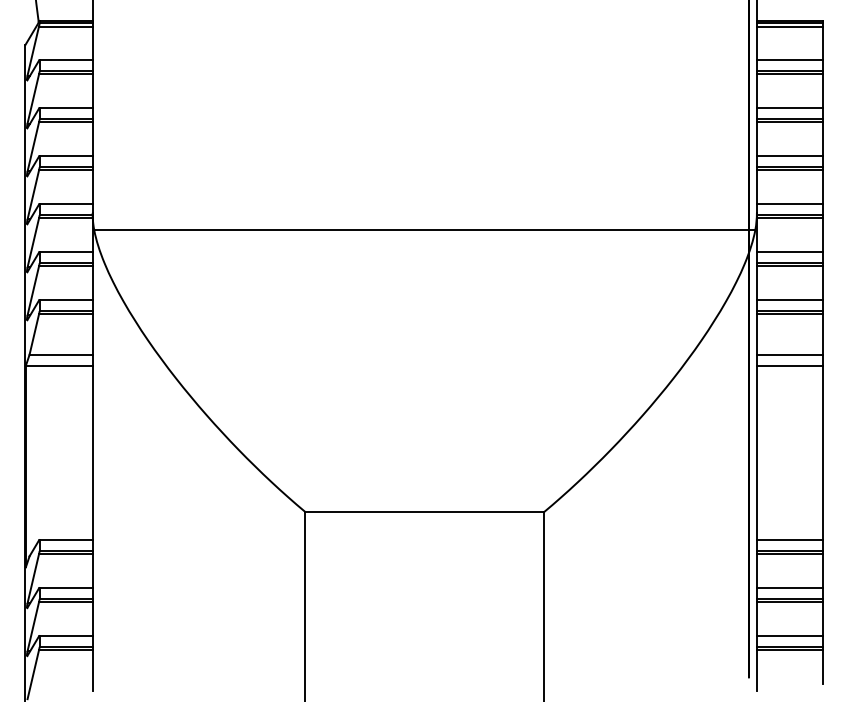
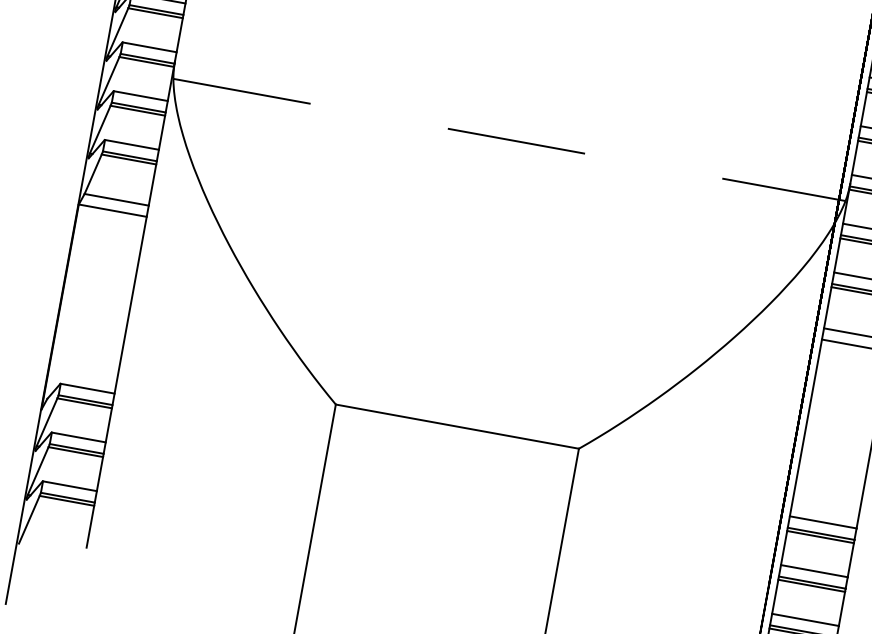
line: (424, 229) -> (509, 139), solid -> dashed

